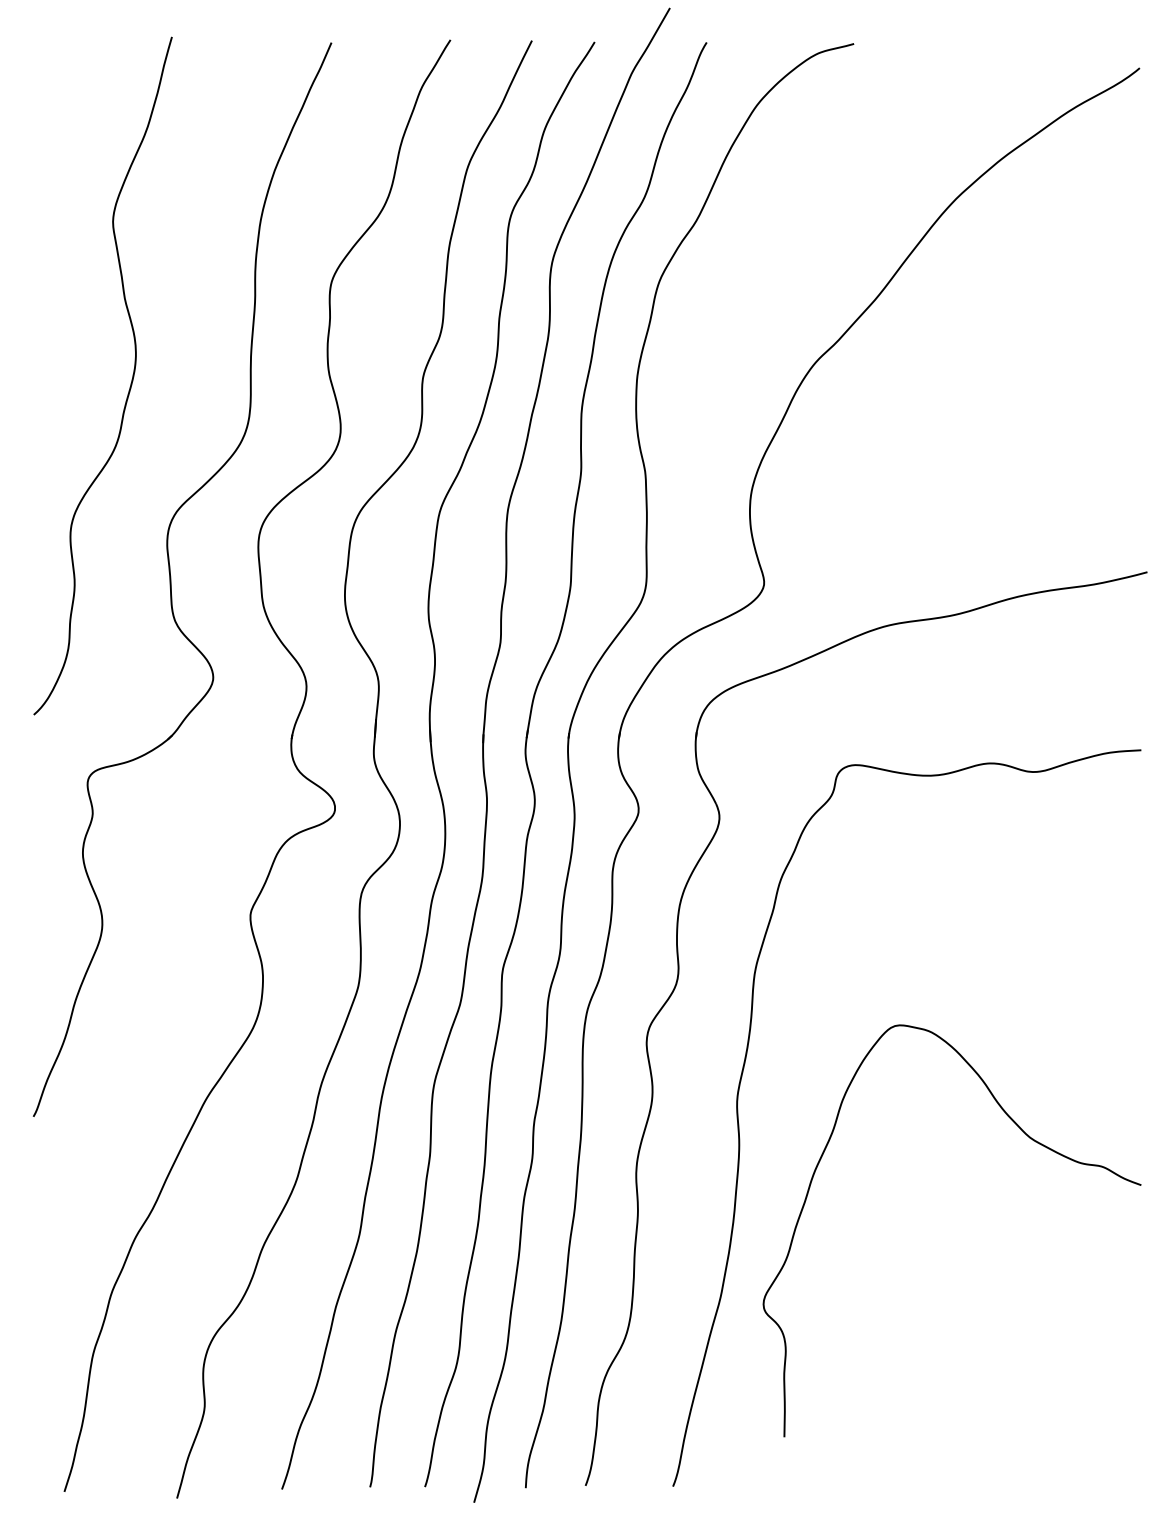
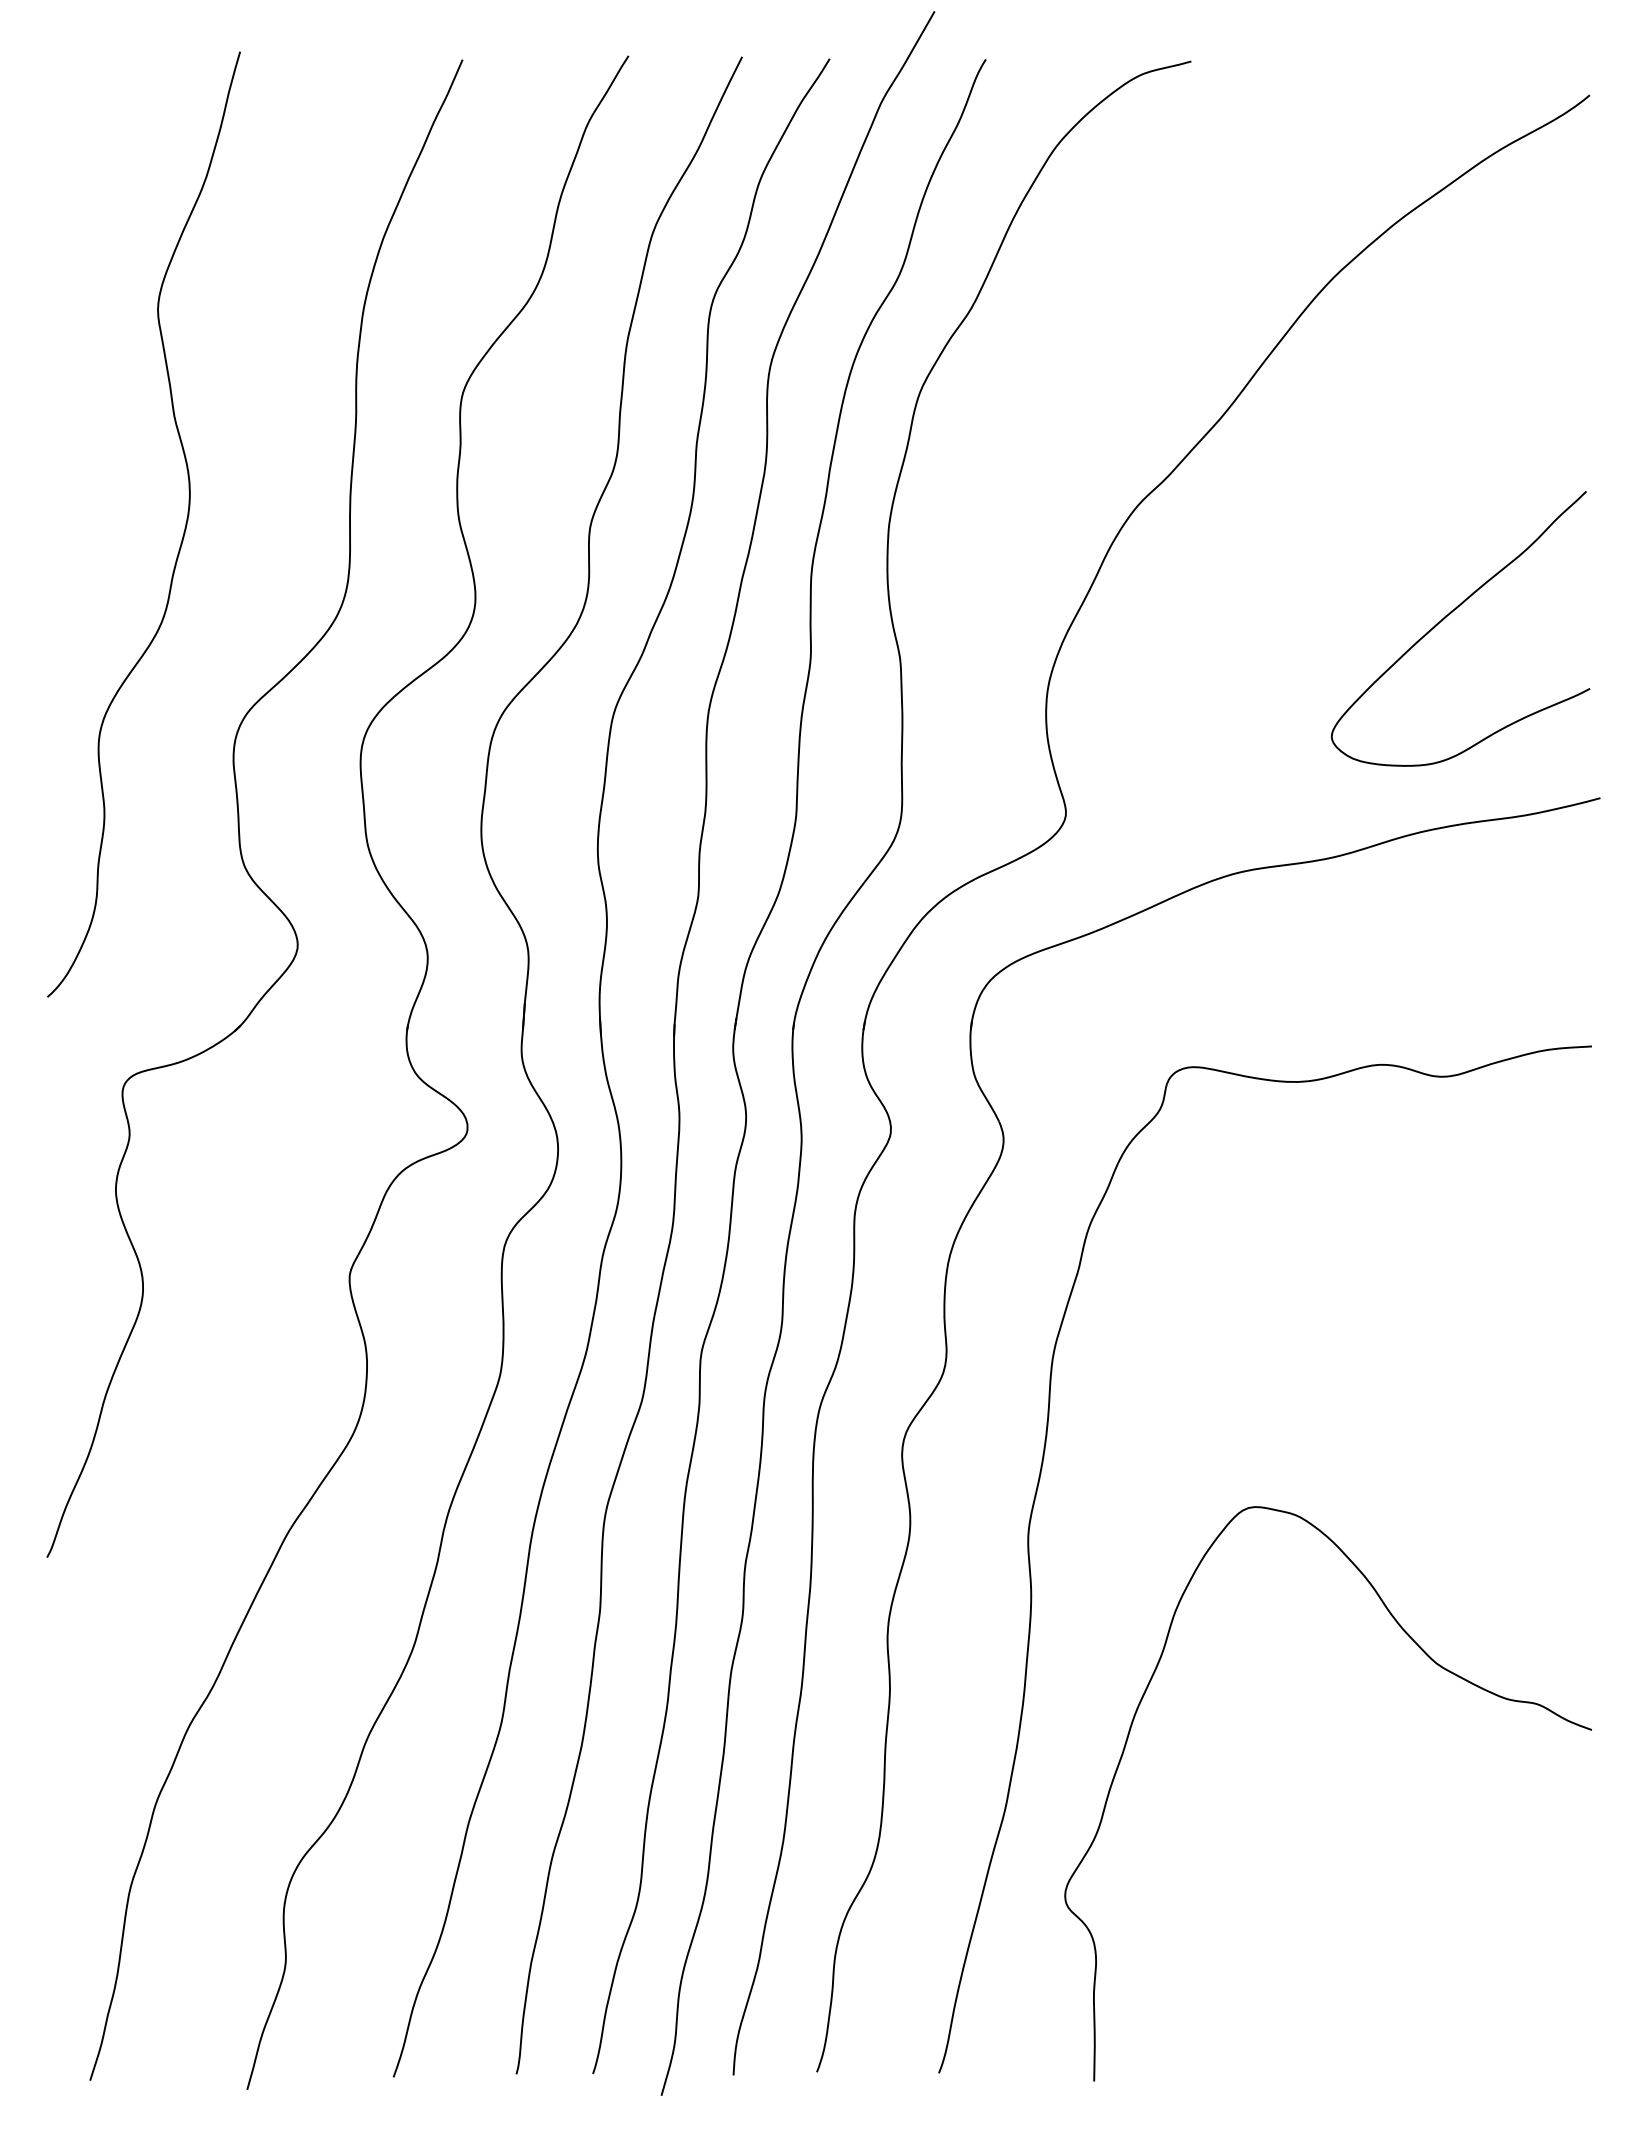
curve: (1039, 440) -> (1450, 614), added
curve: (1027, 1136) -> (1433, 1662), moved

